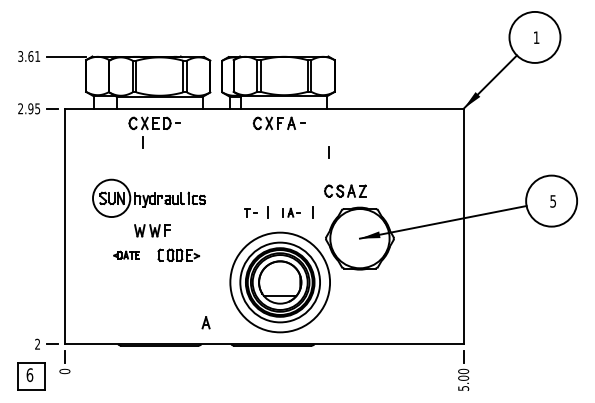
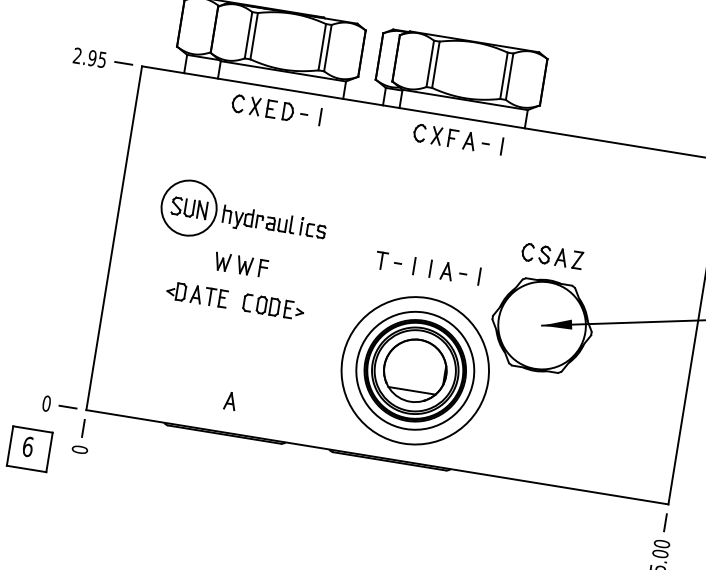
line: (142, 142) -> (320, 117), moved
line: (328, 152) -> (501, 146), moved
part: (345, 190) -> (552, 255), moved
part: (250, 212) -> (388, 261), size x1.43
part: (291, 212) -> (448, 271), size x1.43
part: (126, 254) -> (197, 293), size x1.67
part: (205, 322) -> (229, 400), moved
text: (37, 343) -> (46, 402), 2 -> 0

